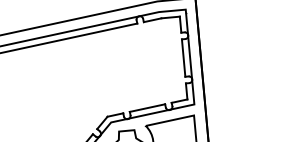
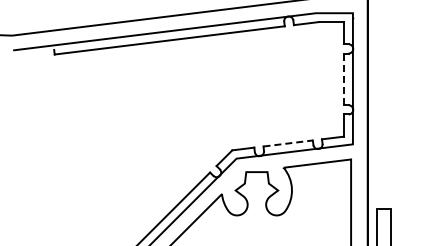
line: (184, 58) -> (344, 79), solid -> dashed
line: (147, 108) -> (288, 143), solid -> dashed

